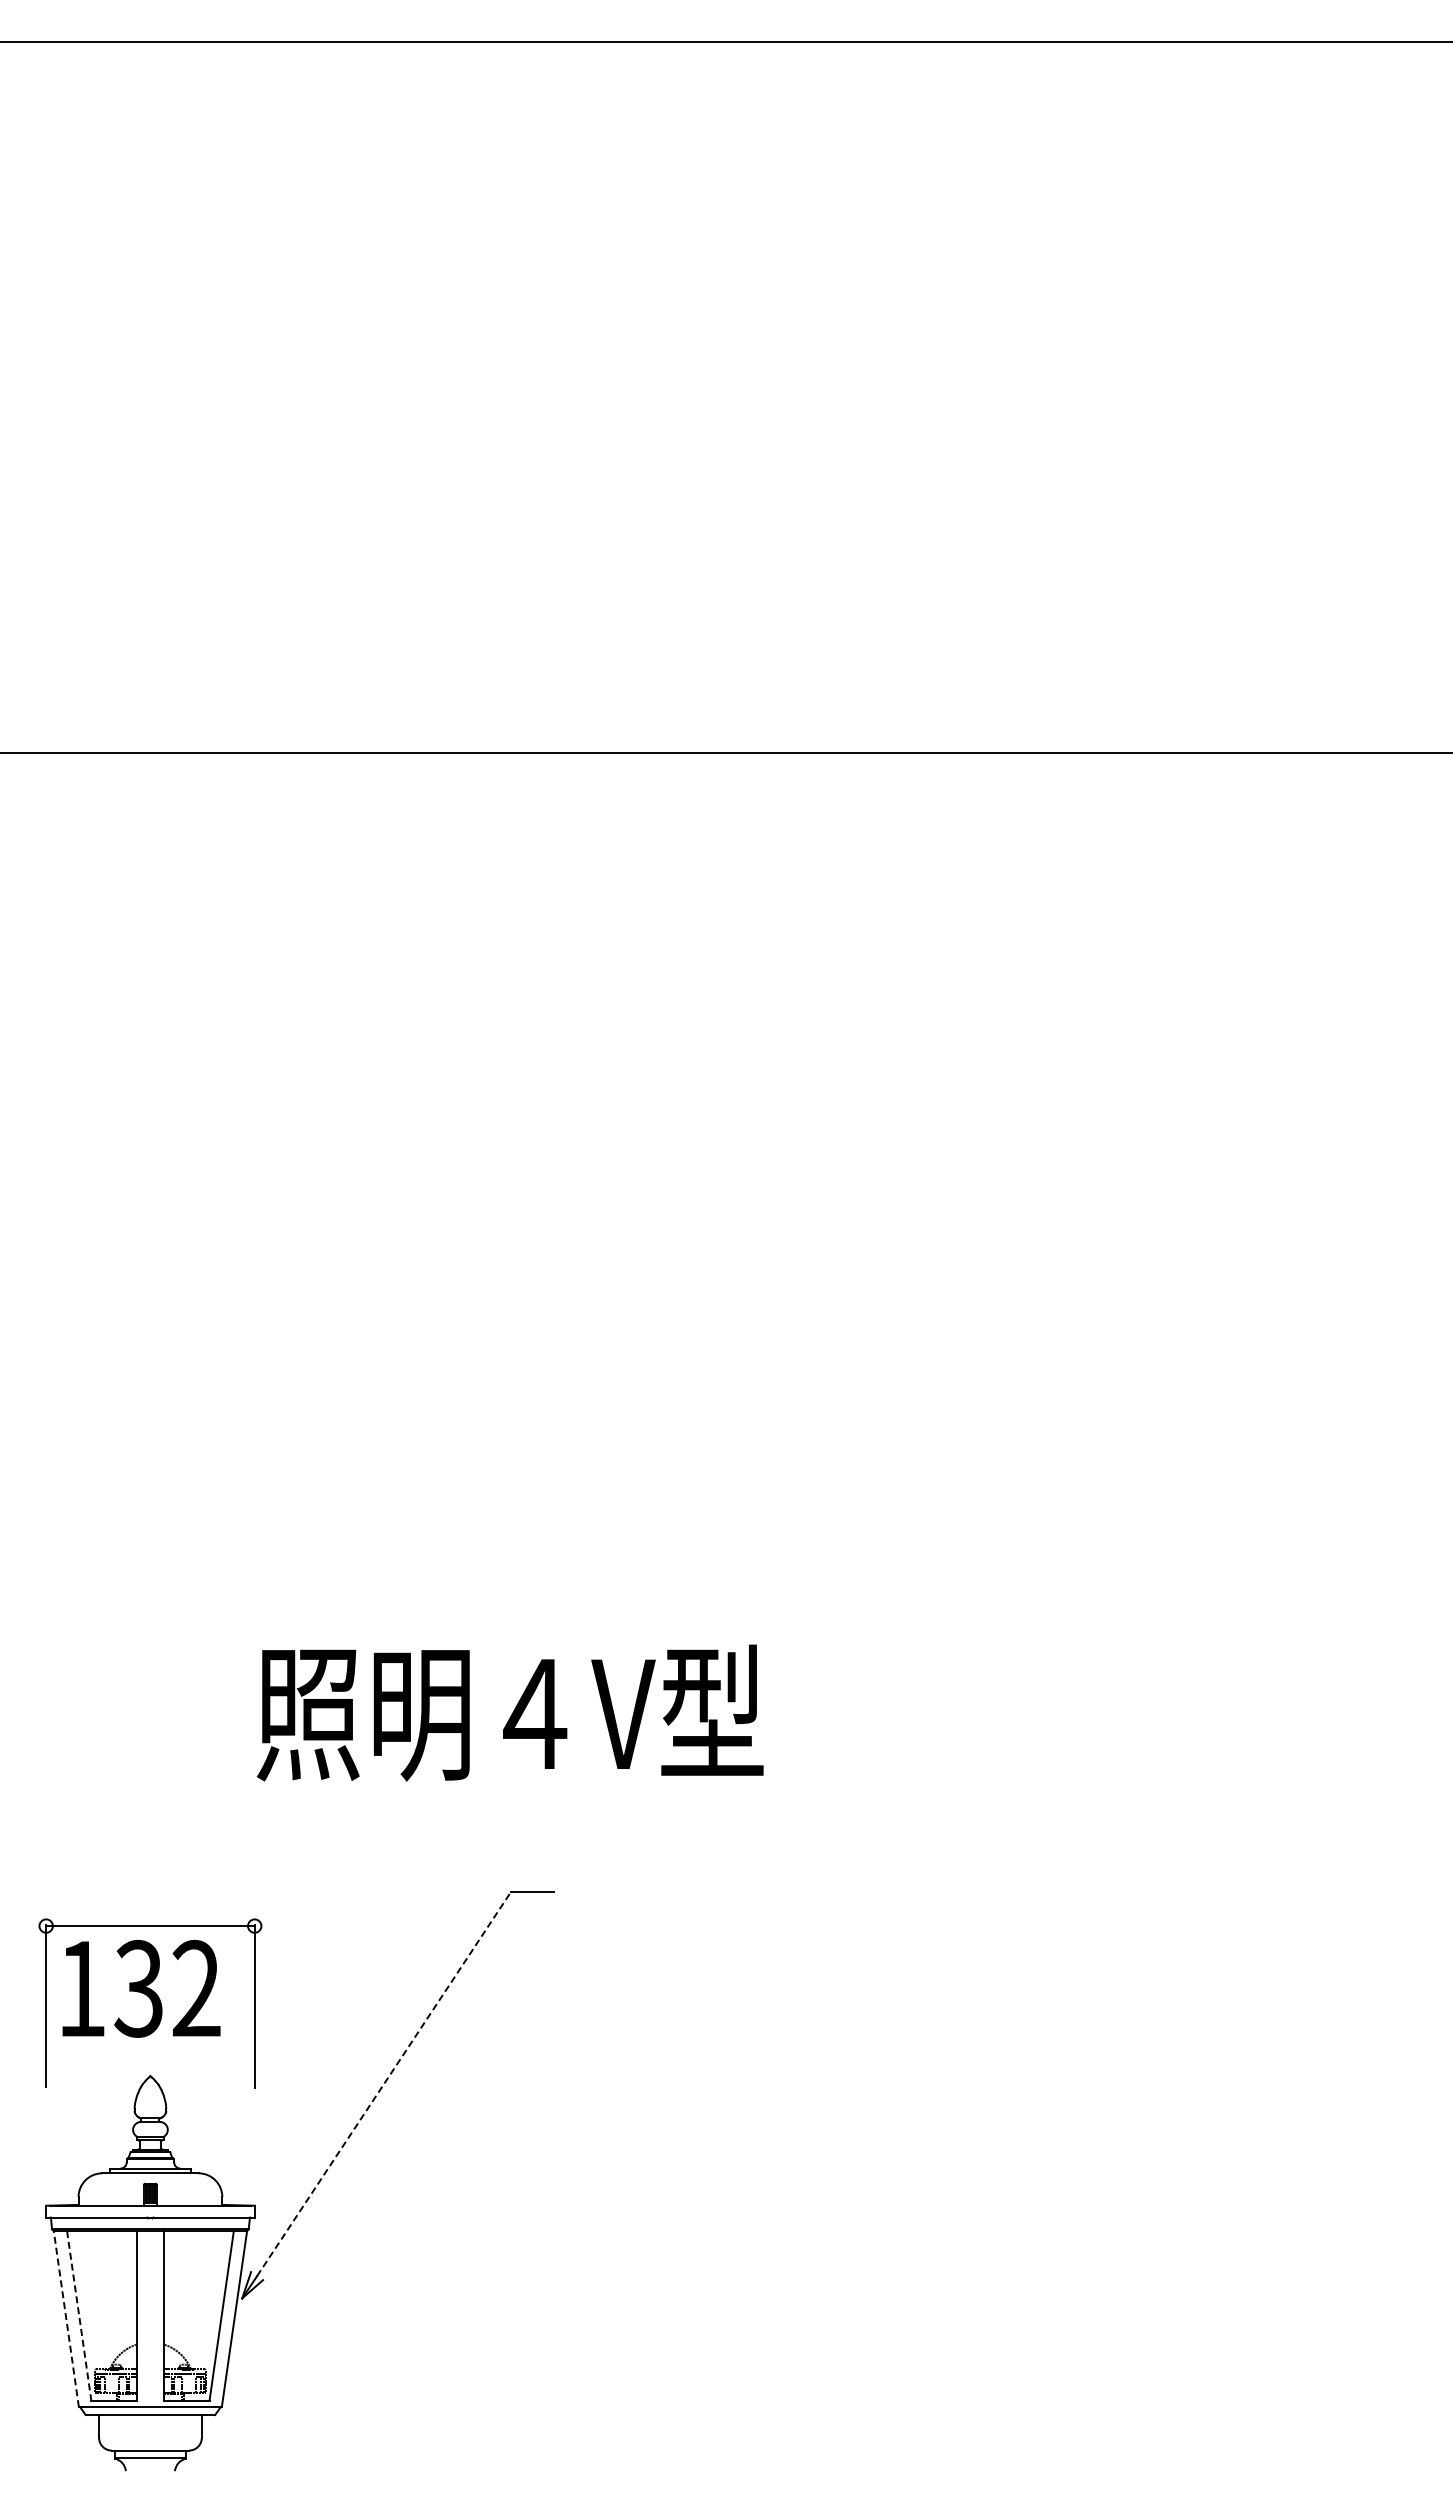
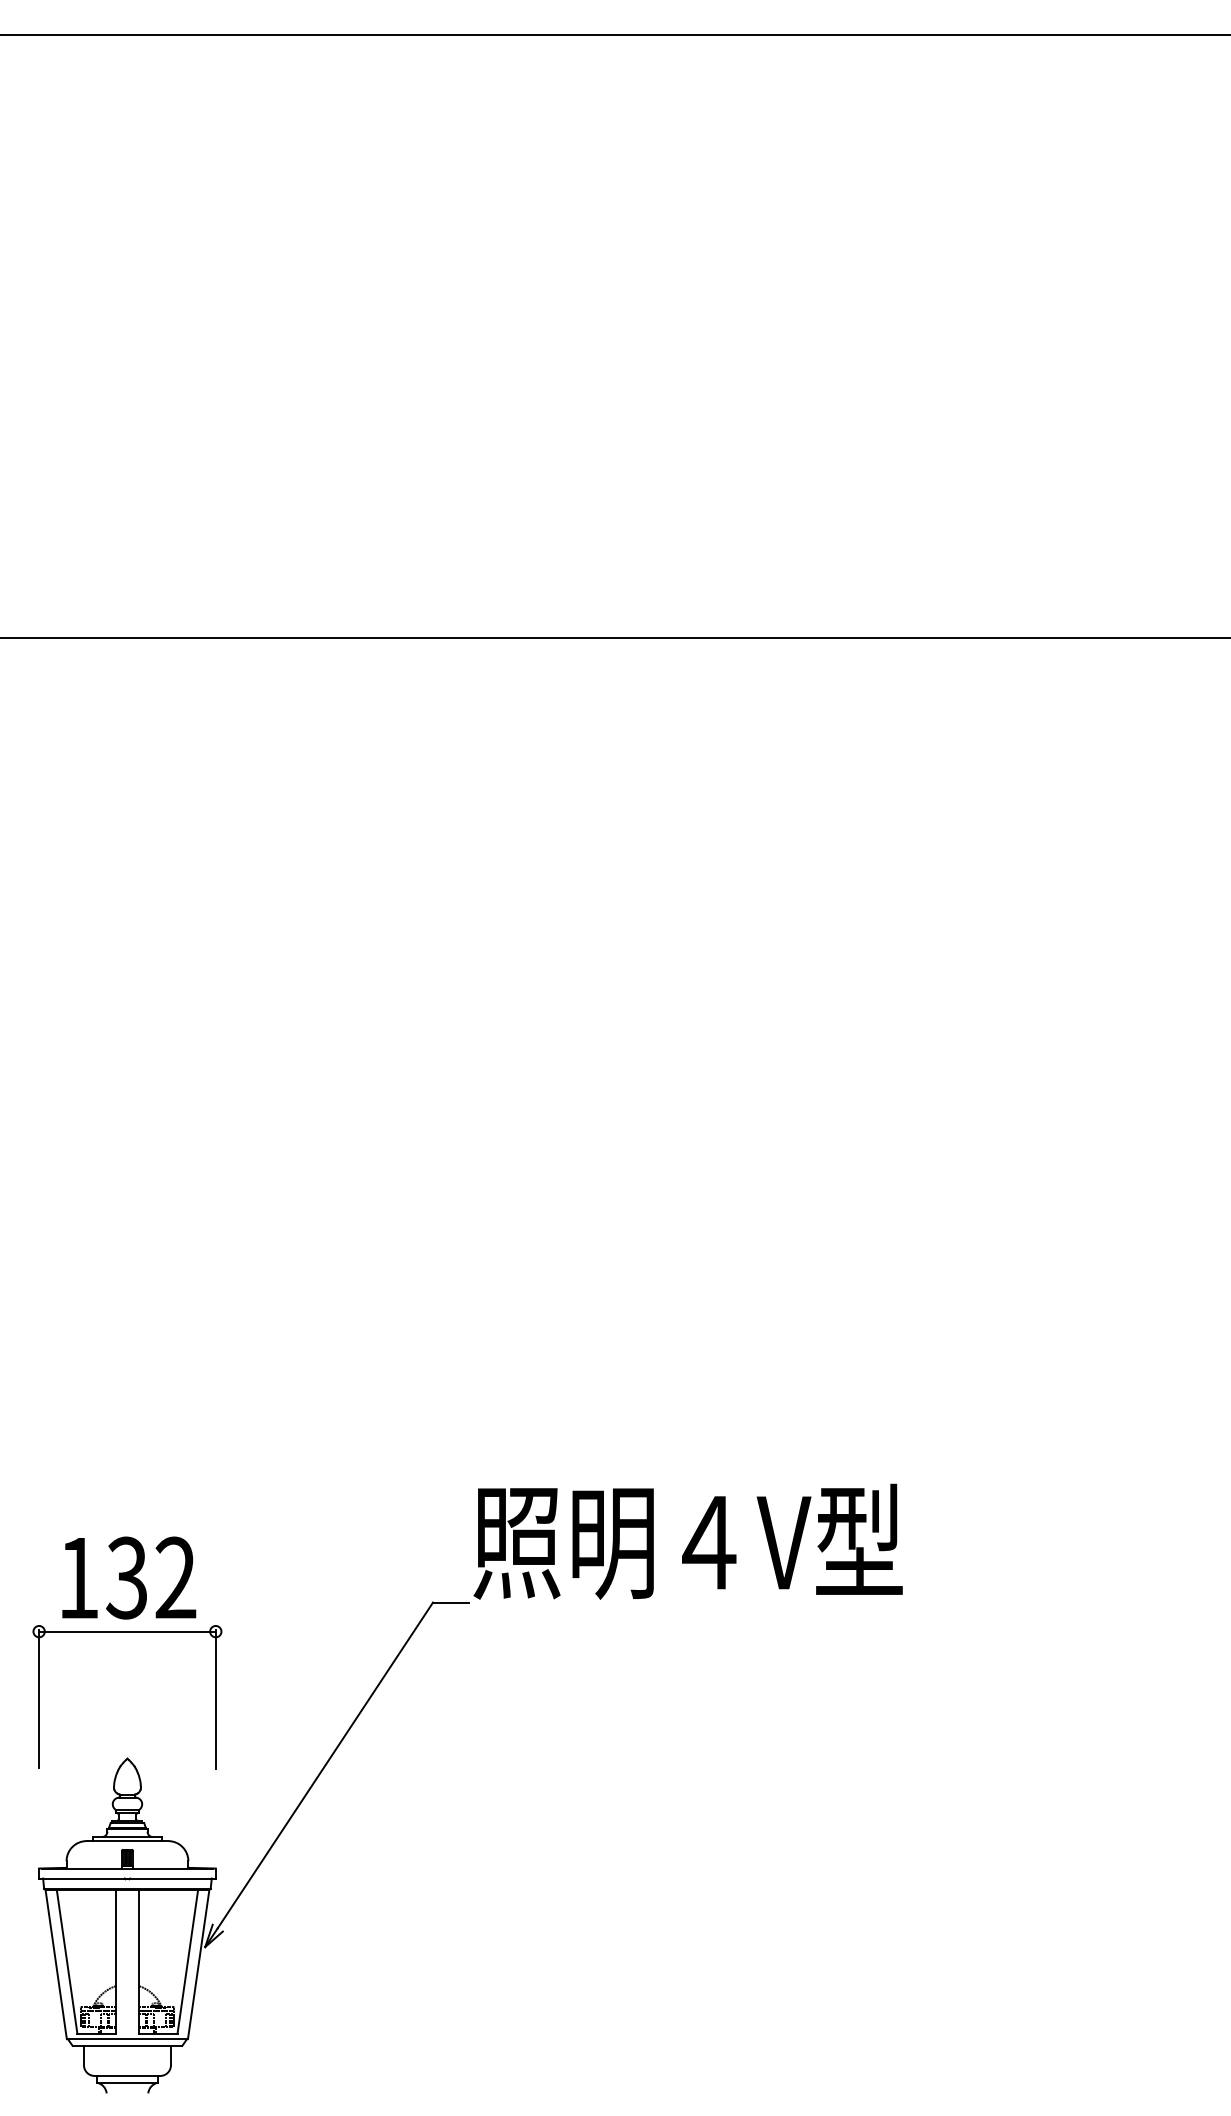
text: (509, 1712) -> (687, 1541), moved
text: (141, 1988) -> (129, 1577), moved
line: (384, 2083) -> (325, 1764), dashed -> solid
line: (79, 2315) -> (67, 1961), dashed -> solid
line: (66, 2319) -> (56, 1964), dashed -> solid

